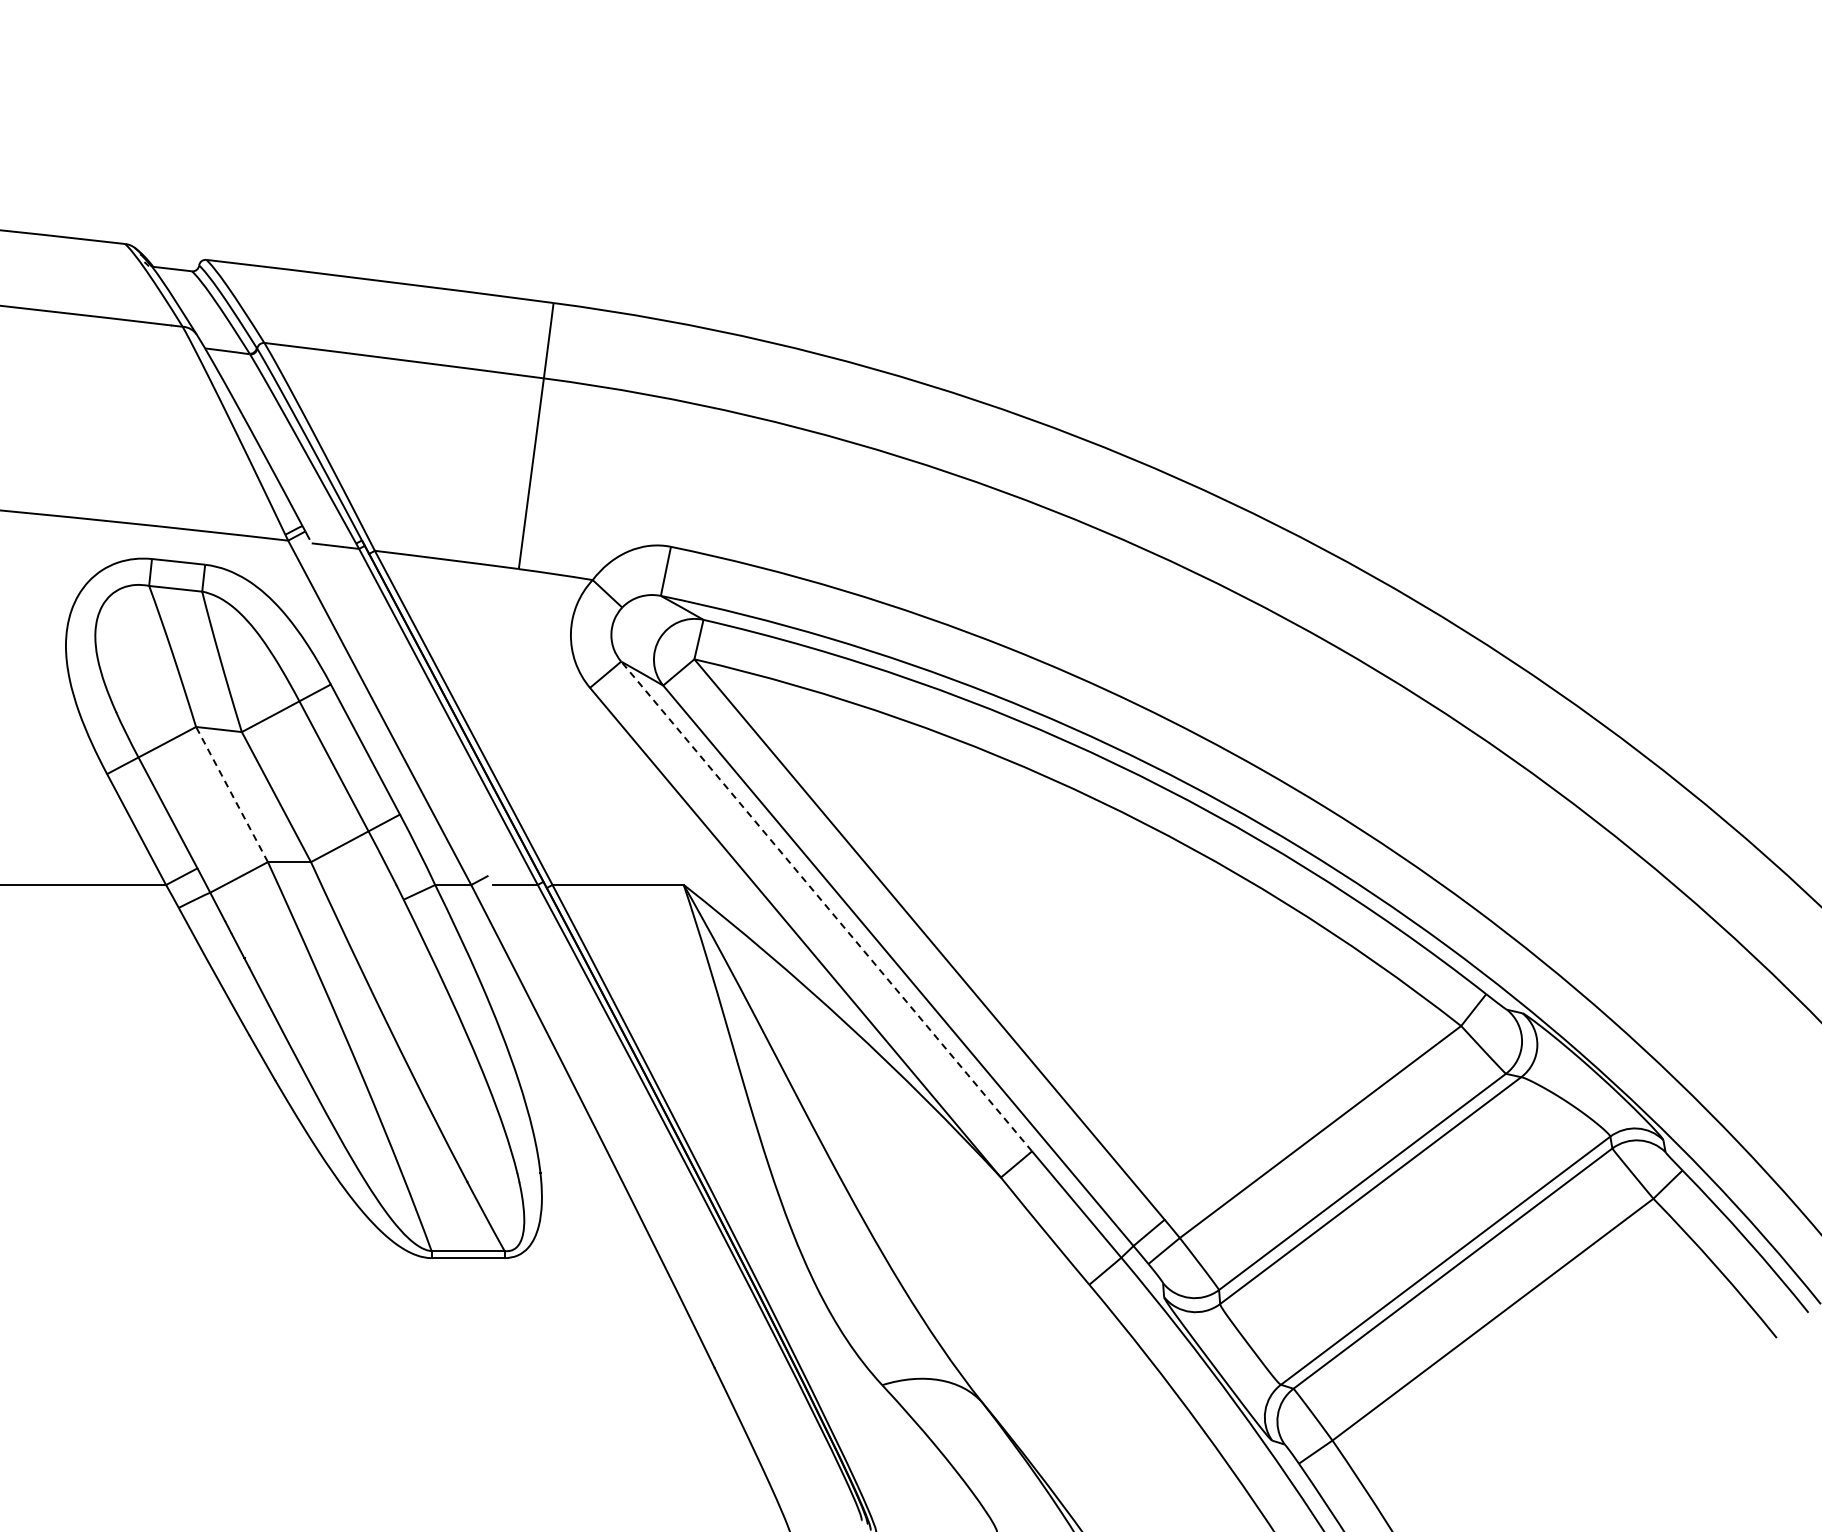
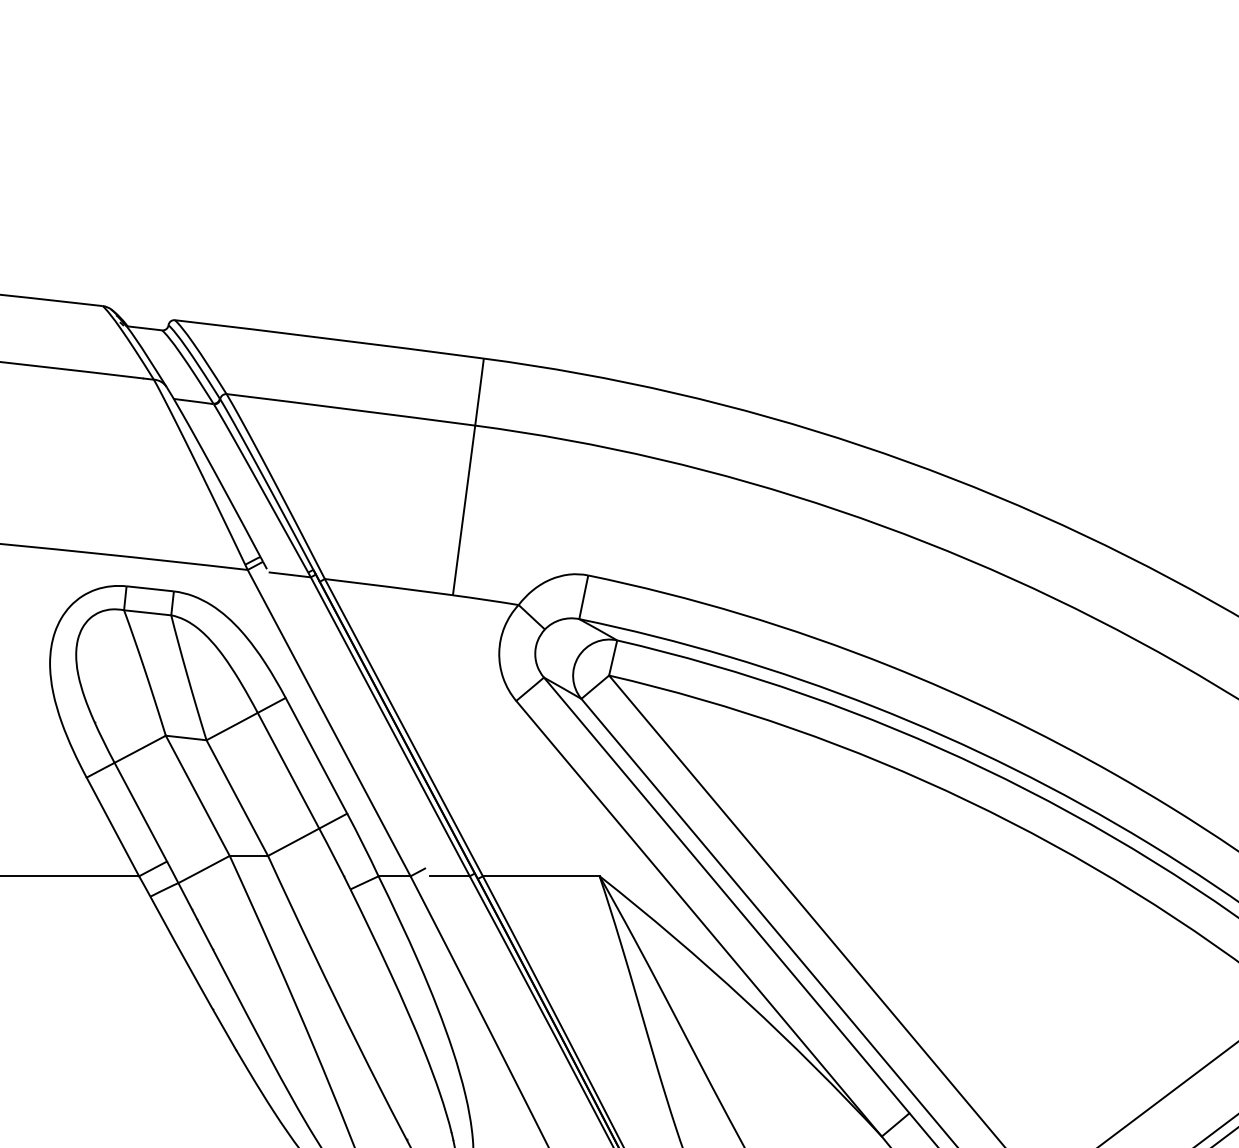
line: (232, 794) -> (198, 795), dashed -> solid
line: (826, 906) -> (726, 895), dashed -> solid

